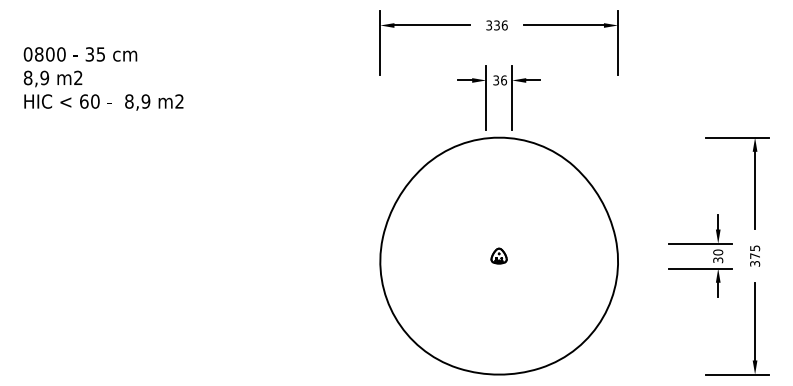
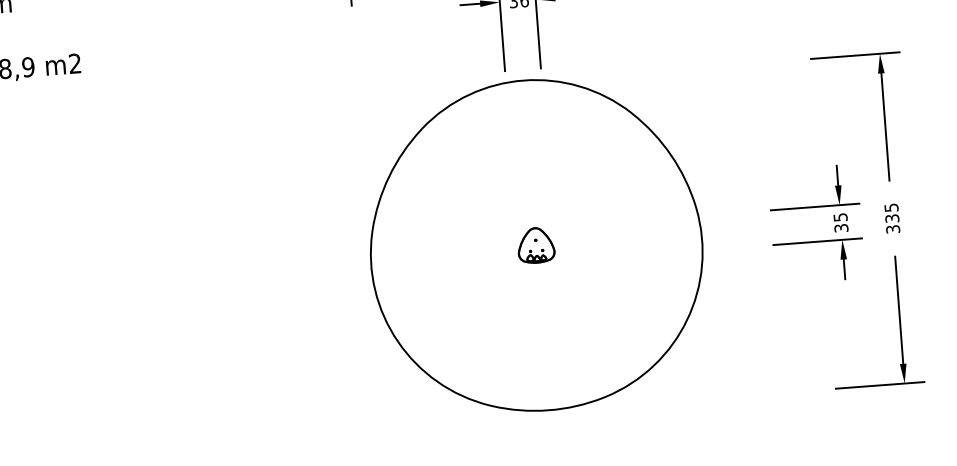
text: (718, 252) -> (841, 217), 30 -> 35
part: (498, 255) -> (535, 244), size x1.67
text: (755, 255) -> (892, 217), 375 -> 335

